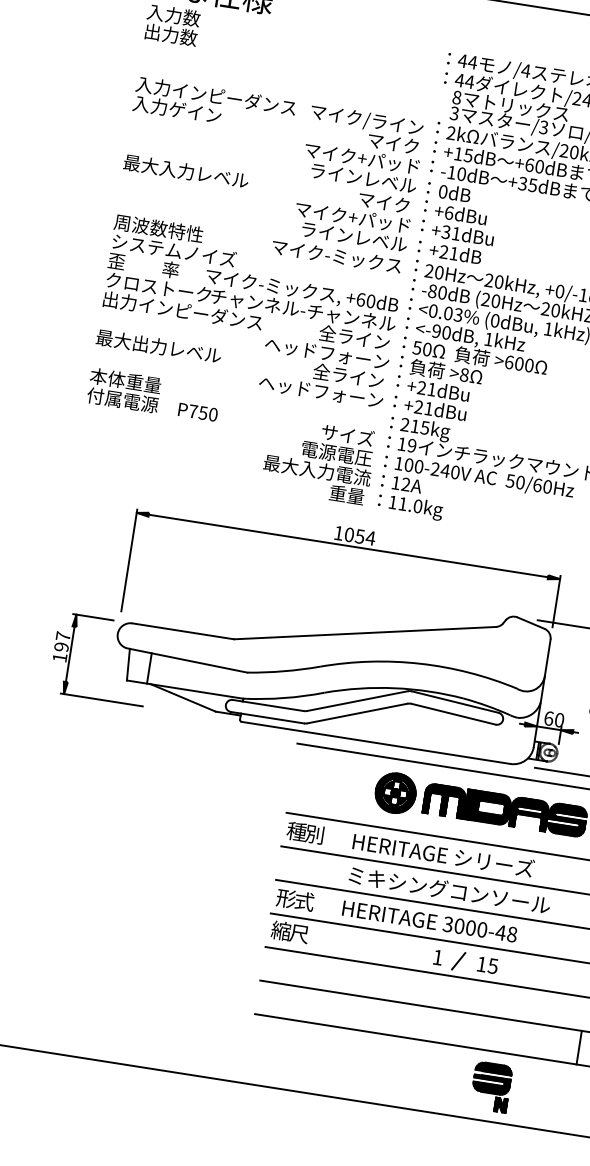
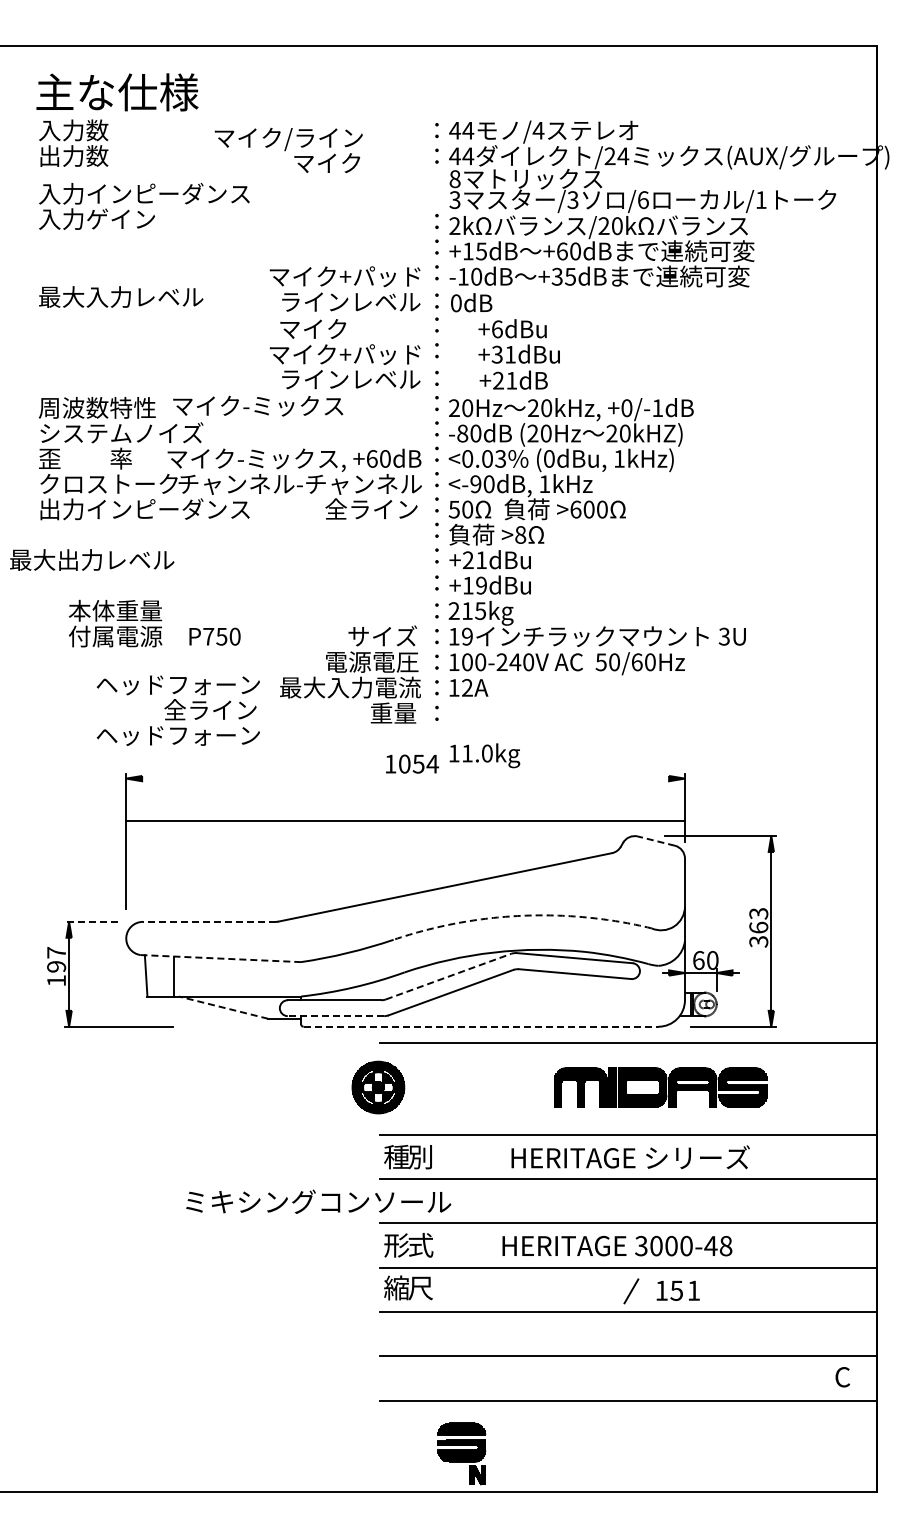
text: (214, 105) -> (144, 206), moved
text: (365, 129) -> (288, 150), moved
text: (186, 171) -> (121, 296), moved
text: (384, 202) -> (313, 328), moved
text: (462, 234) -> (518, 354), moved
text: (336, 256) -> (258, 406), moved
text: (159, 346) -> (92, 559), moved
text: (323, 372) -> (177, 710), moved
text: (153, 395) -> (154, 623), moved
text: (423, 407) -> (474, 585), +21dBu -> +19dBu
text: (415, 507) -> (484, 755), moved
line: (348, 545) -> (405, 820), moved
line: (93, 616) -> (91, 921), solid -> dashed
line: (530, 622) -> (655, 840), solid -> dashed
line: (182, 630) -> (208, 921), solid -> dashed
line: (187, 660) -> (221, 958), solid -> dashed
arc: (419, 663) -> (521, 915), solid -> dashed
line: (183, 697) -> (223, 1007), solid -> dashed
line: (357, 701) -> (448, 976), solid -> dashed
line: (267, 717) -> (335, 1016), solid -> dashed
line: (376, 742) -> (481, 1026), solid -> dashed
part: (395, 793) -> (378, 1087), moved
text: (443, 854) -> (630, 1157), moved
text: (449, 890) -> (318, 1201), moved
text: (430, 921) -> (617, 1245), moved
text: (438, 957) -> (694, 1290), moved
line: (579, 1047) -> (804, 1378), removed
part: (491, 1086) -> (461, 1453), moved

